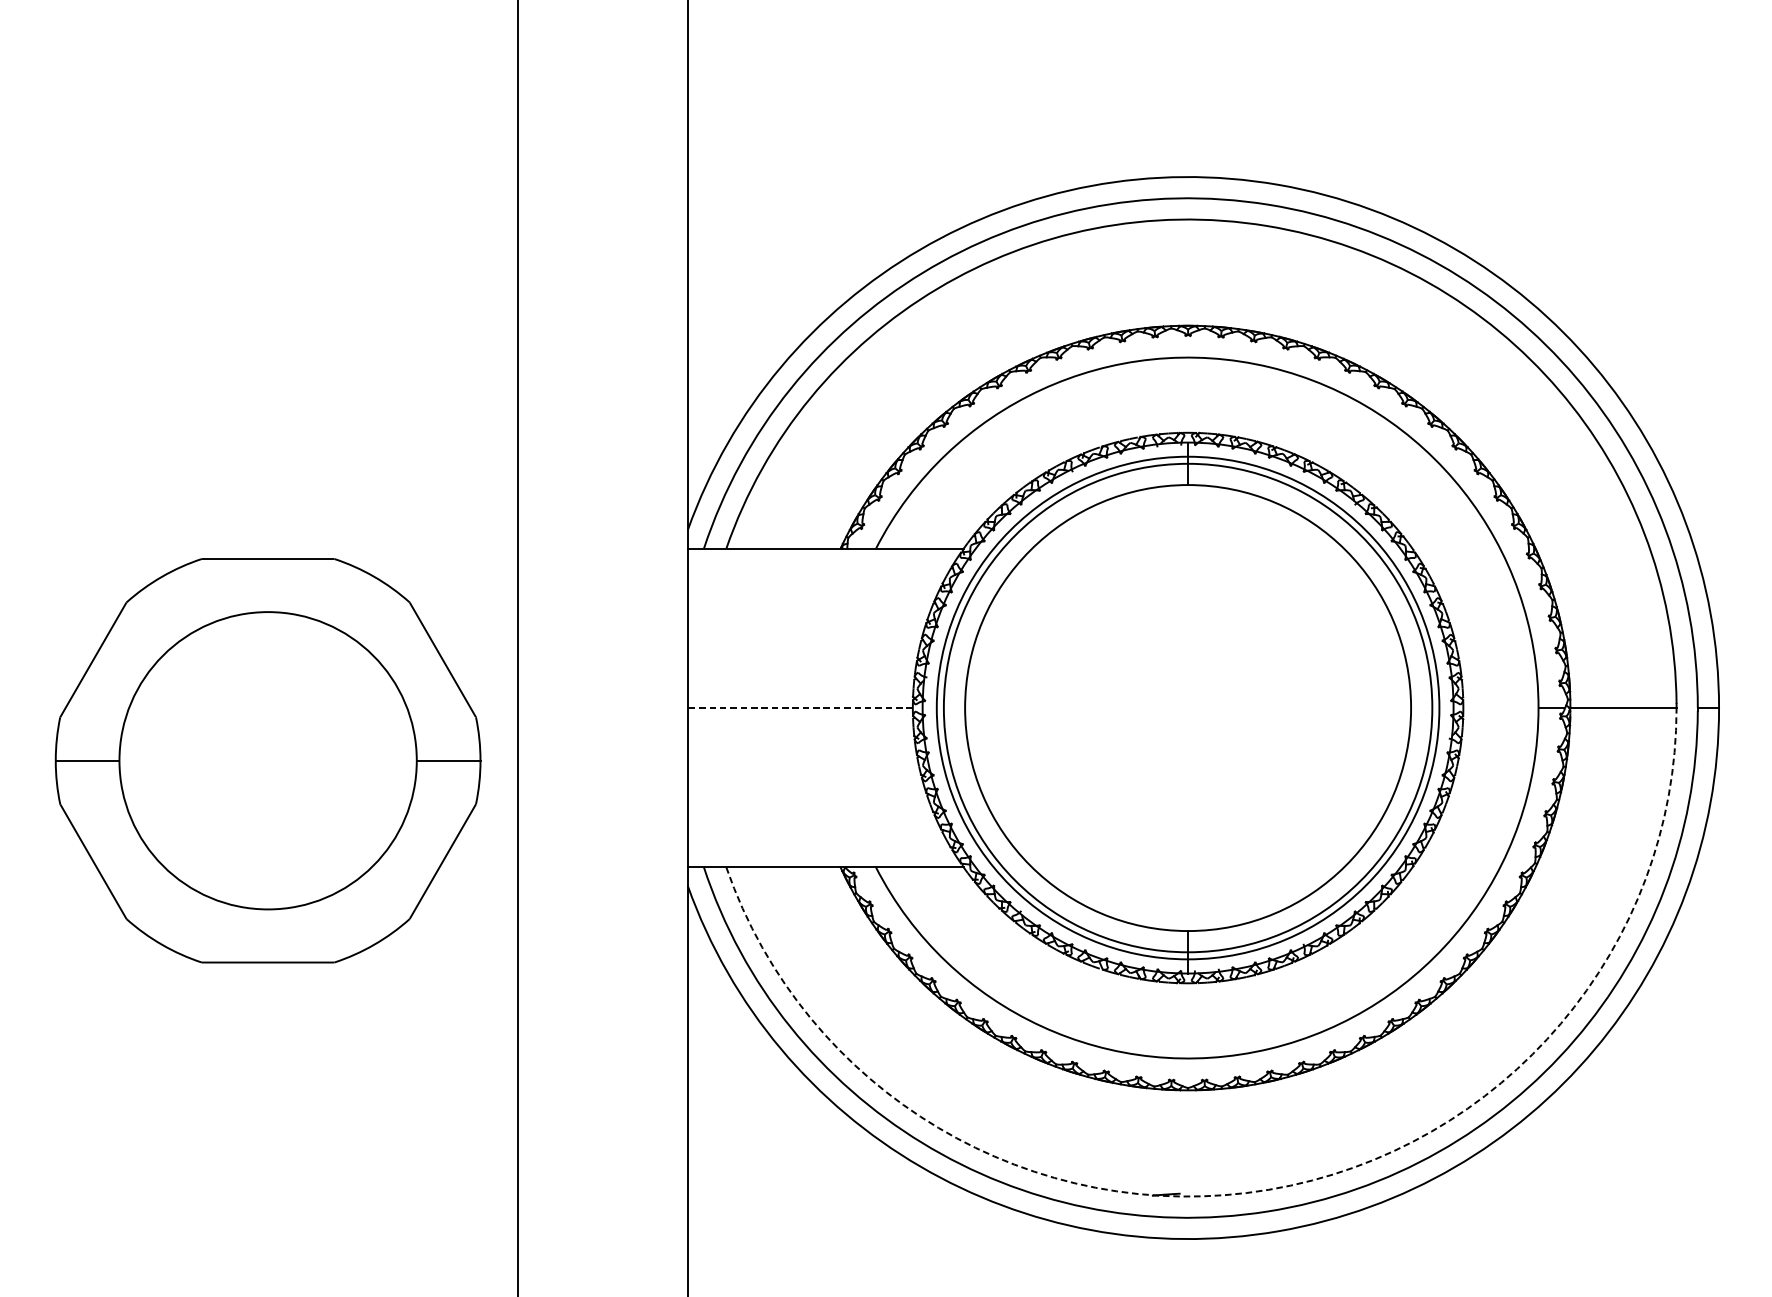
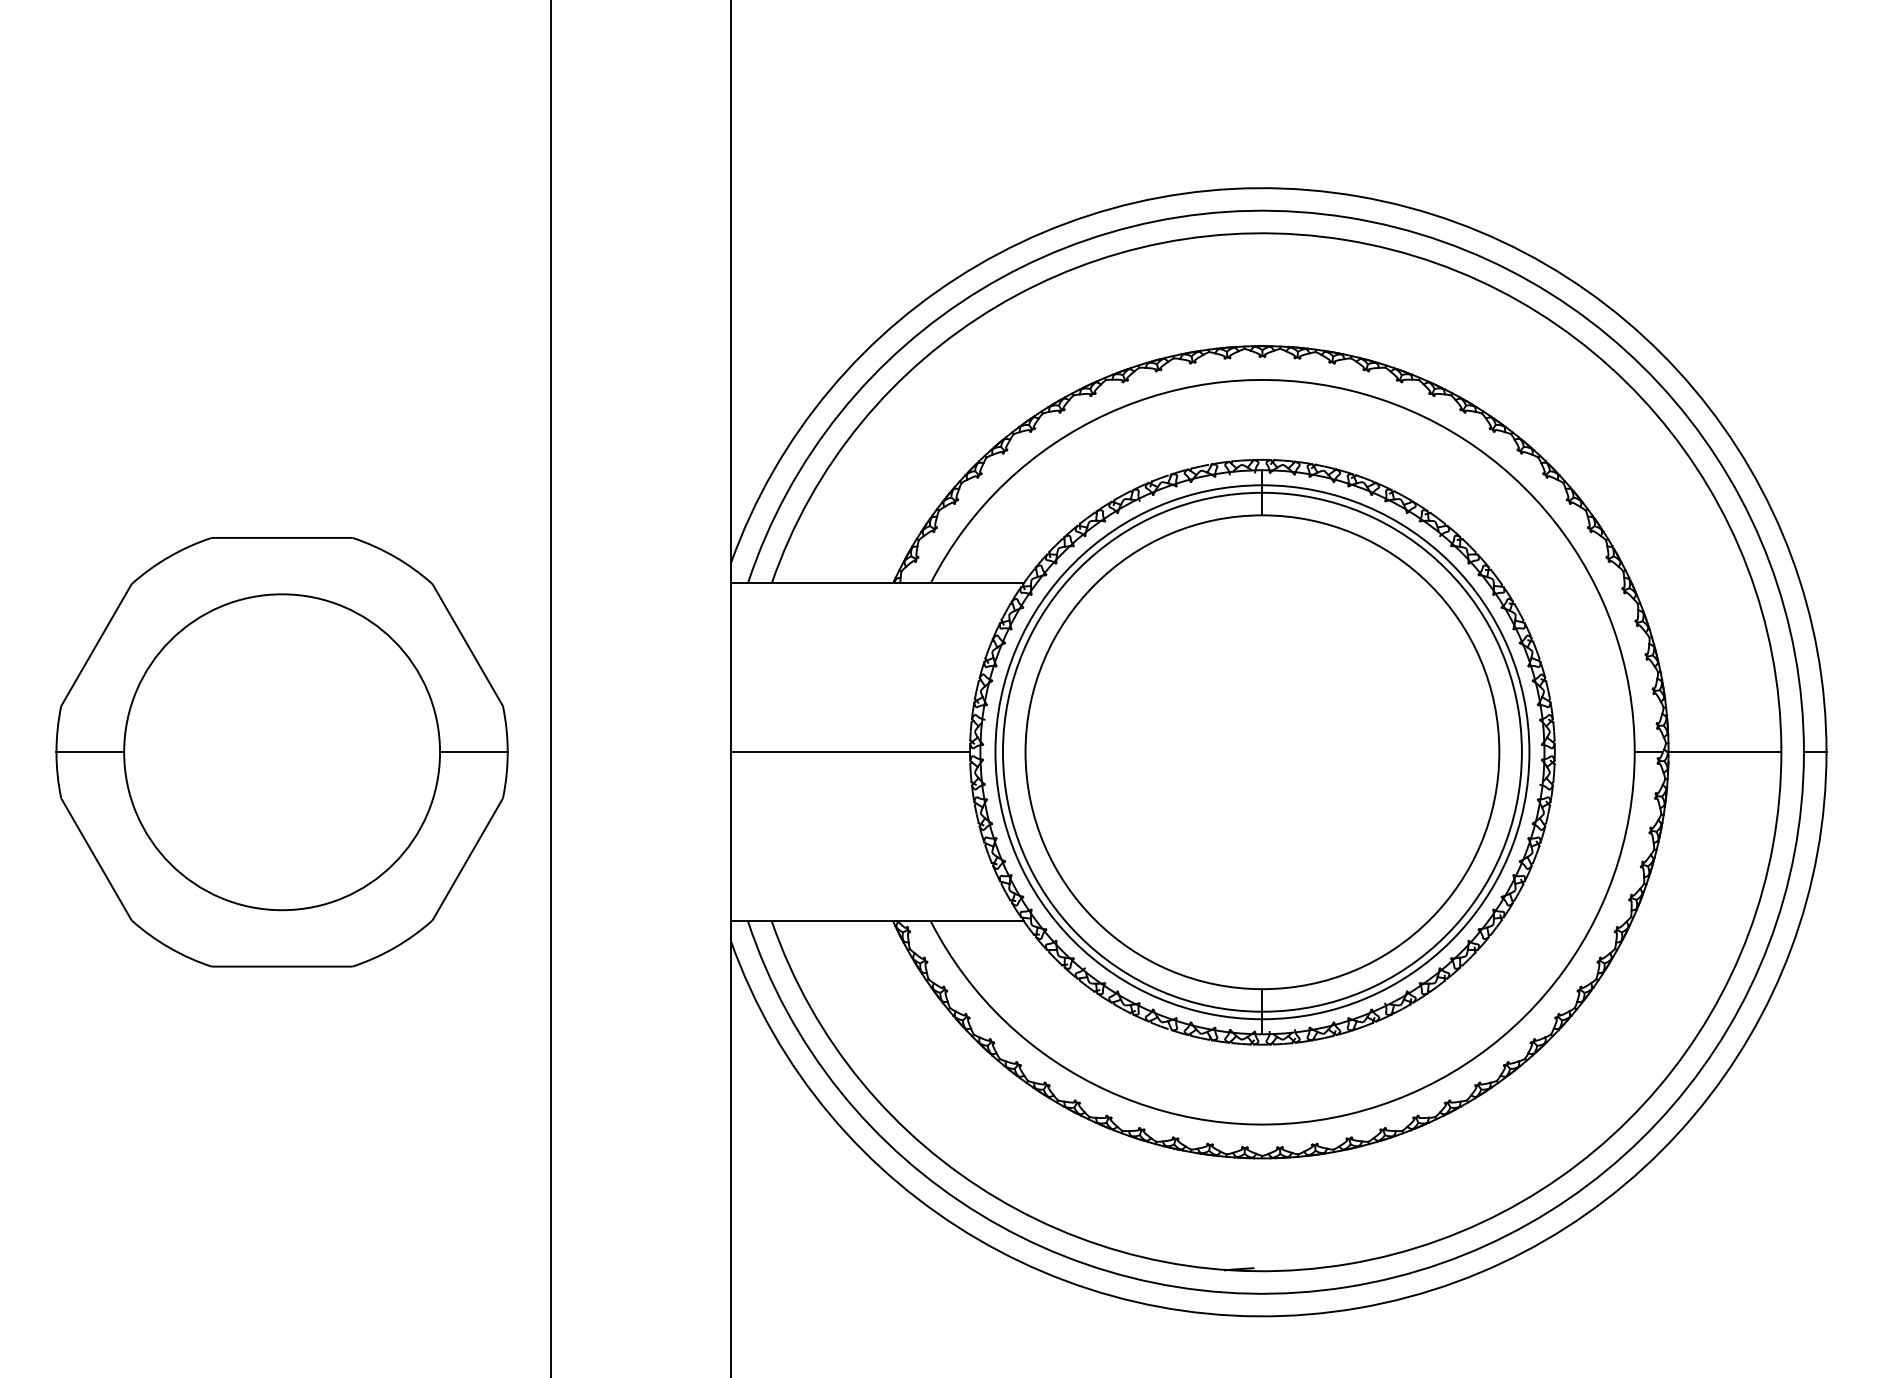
line: (800, 708) -> (850, 752), dashed -> solid
part: (267, 760) -> (281, 752), moved
arc: (1269, 1190) -> (1348, 1264), dashed -> solid

